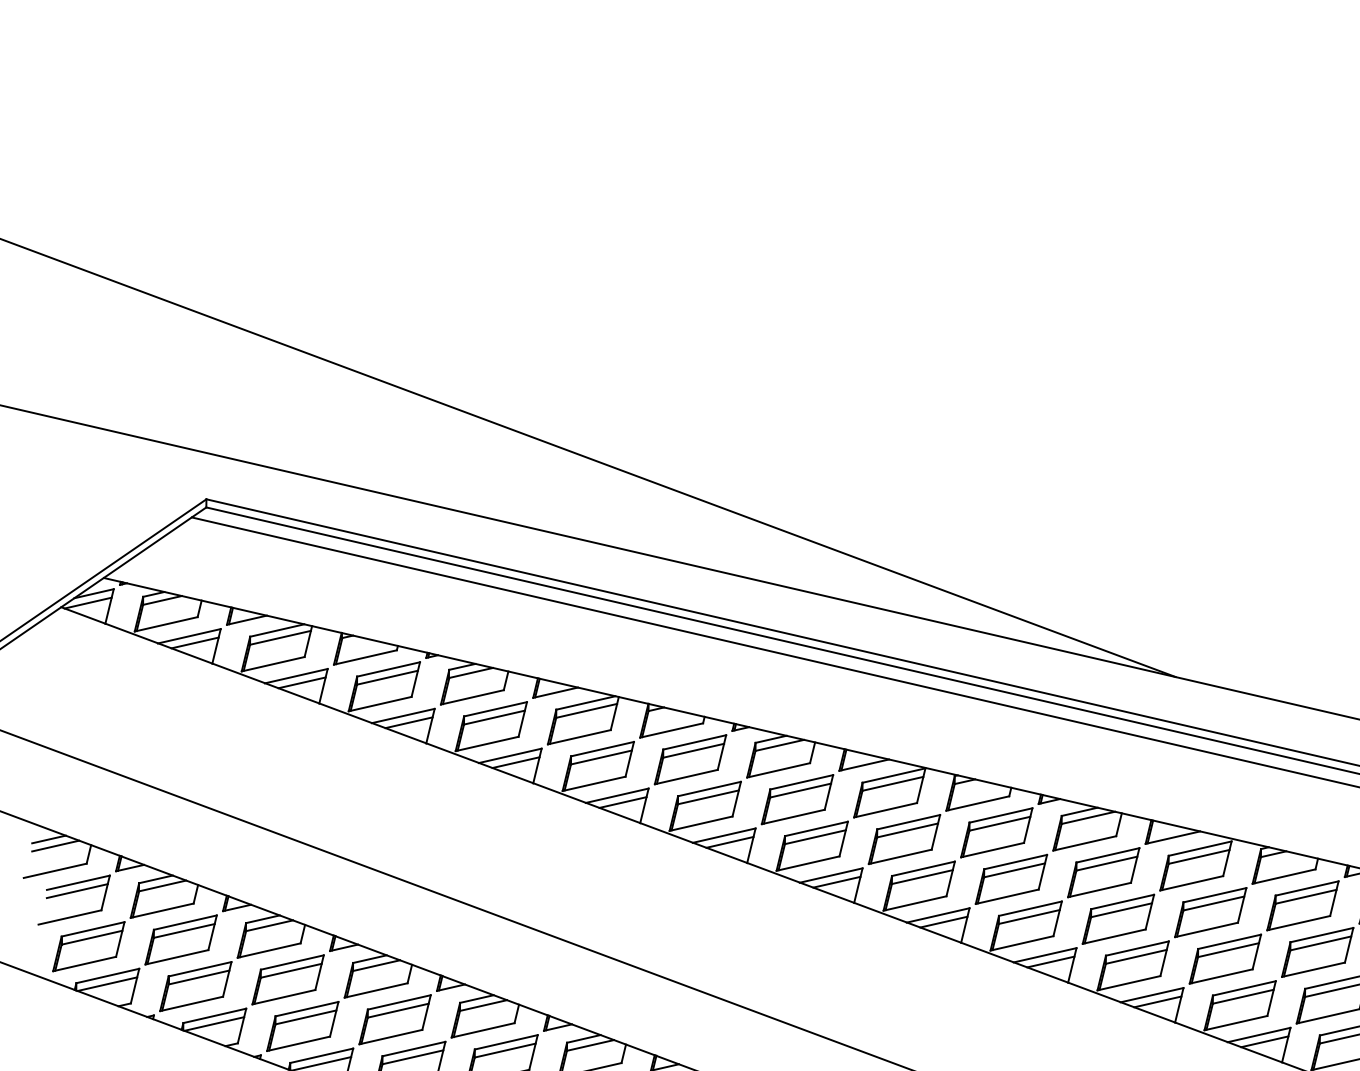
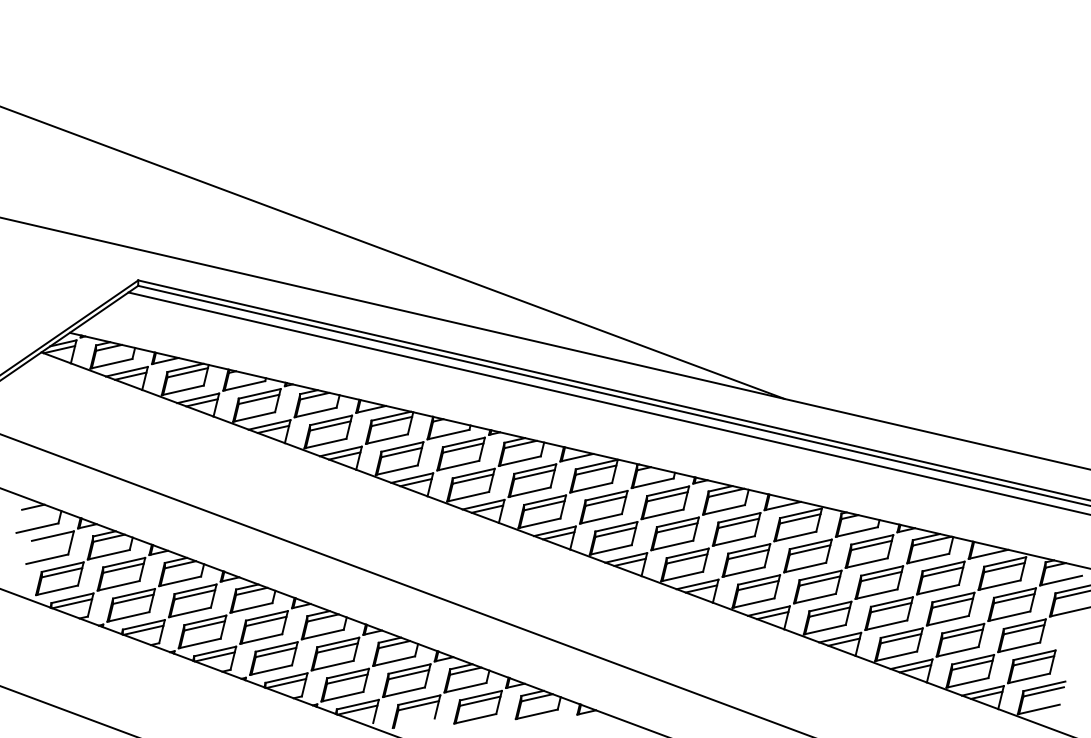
line: (55, 845) -> (37, 511), removed
line: (76, 890) -> (51, 541), removed

